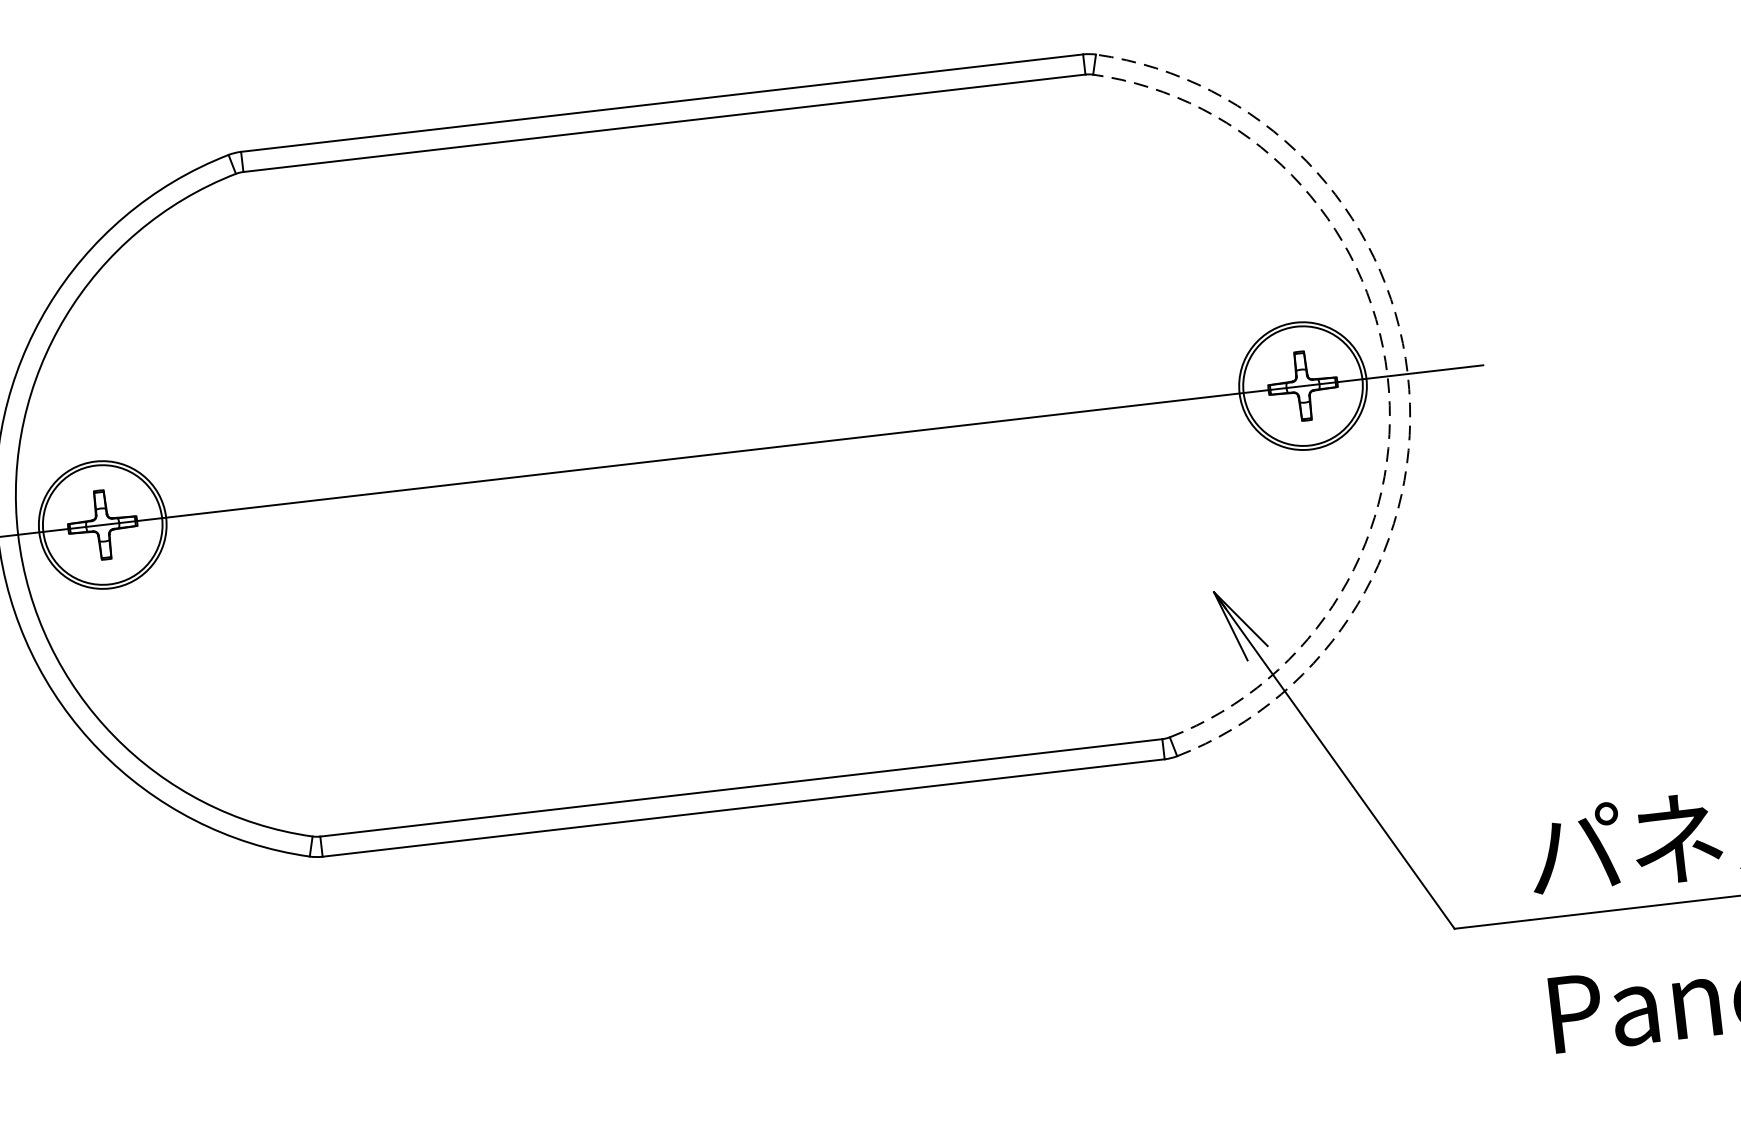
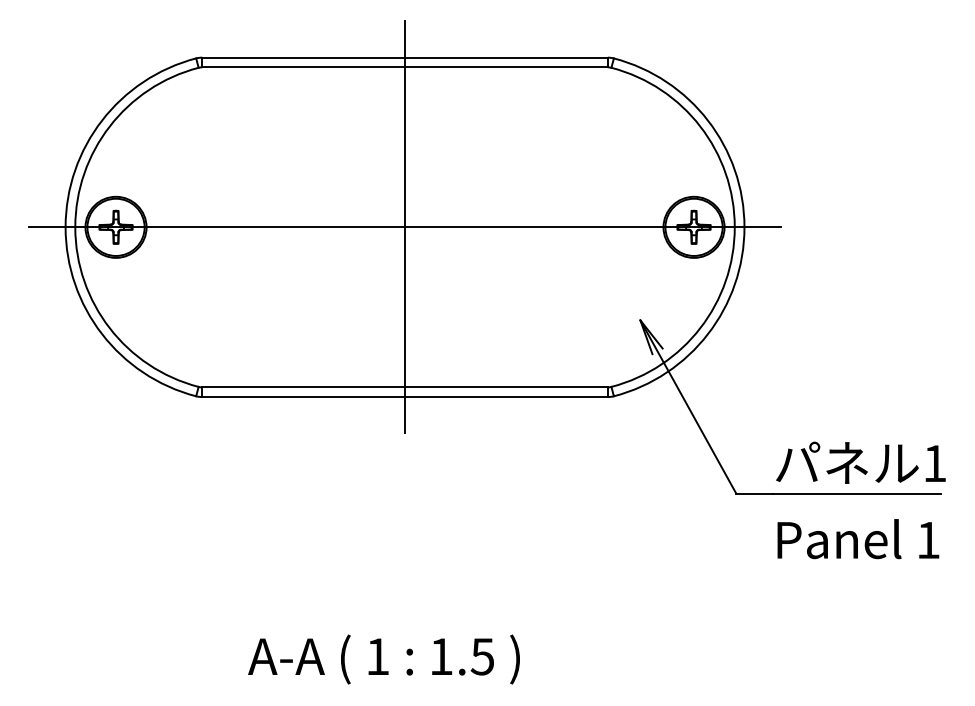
arc: (1407, 374) -> (744, 227), dashed -> solid
arc: (1387, 376) -> (734, 227), dashed -> solid
line: (703, 455) -> (405, 227), added

